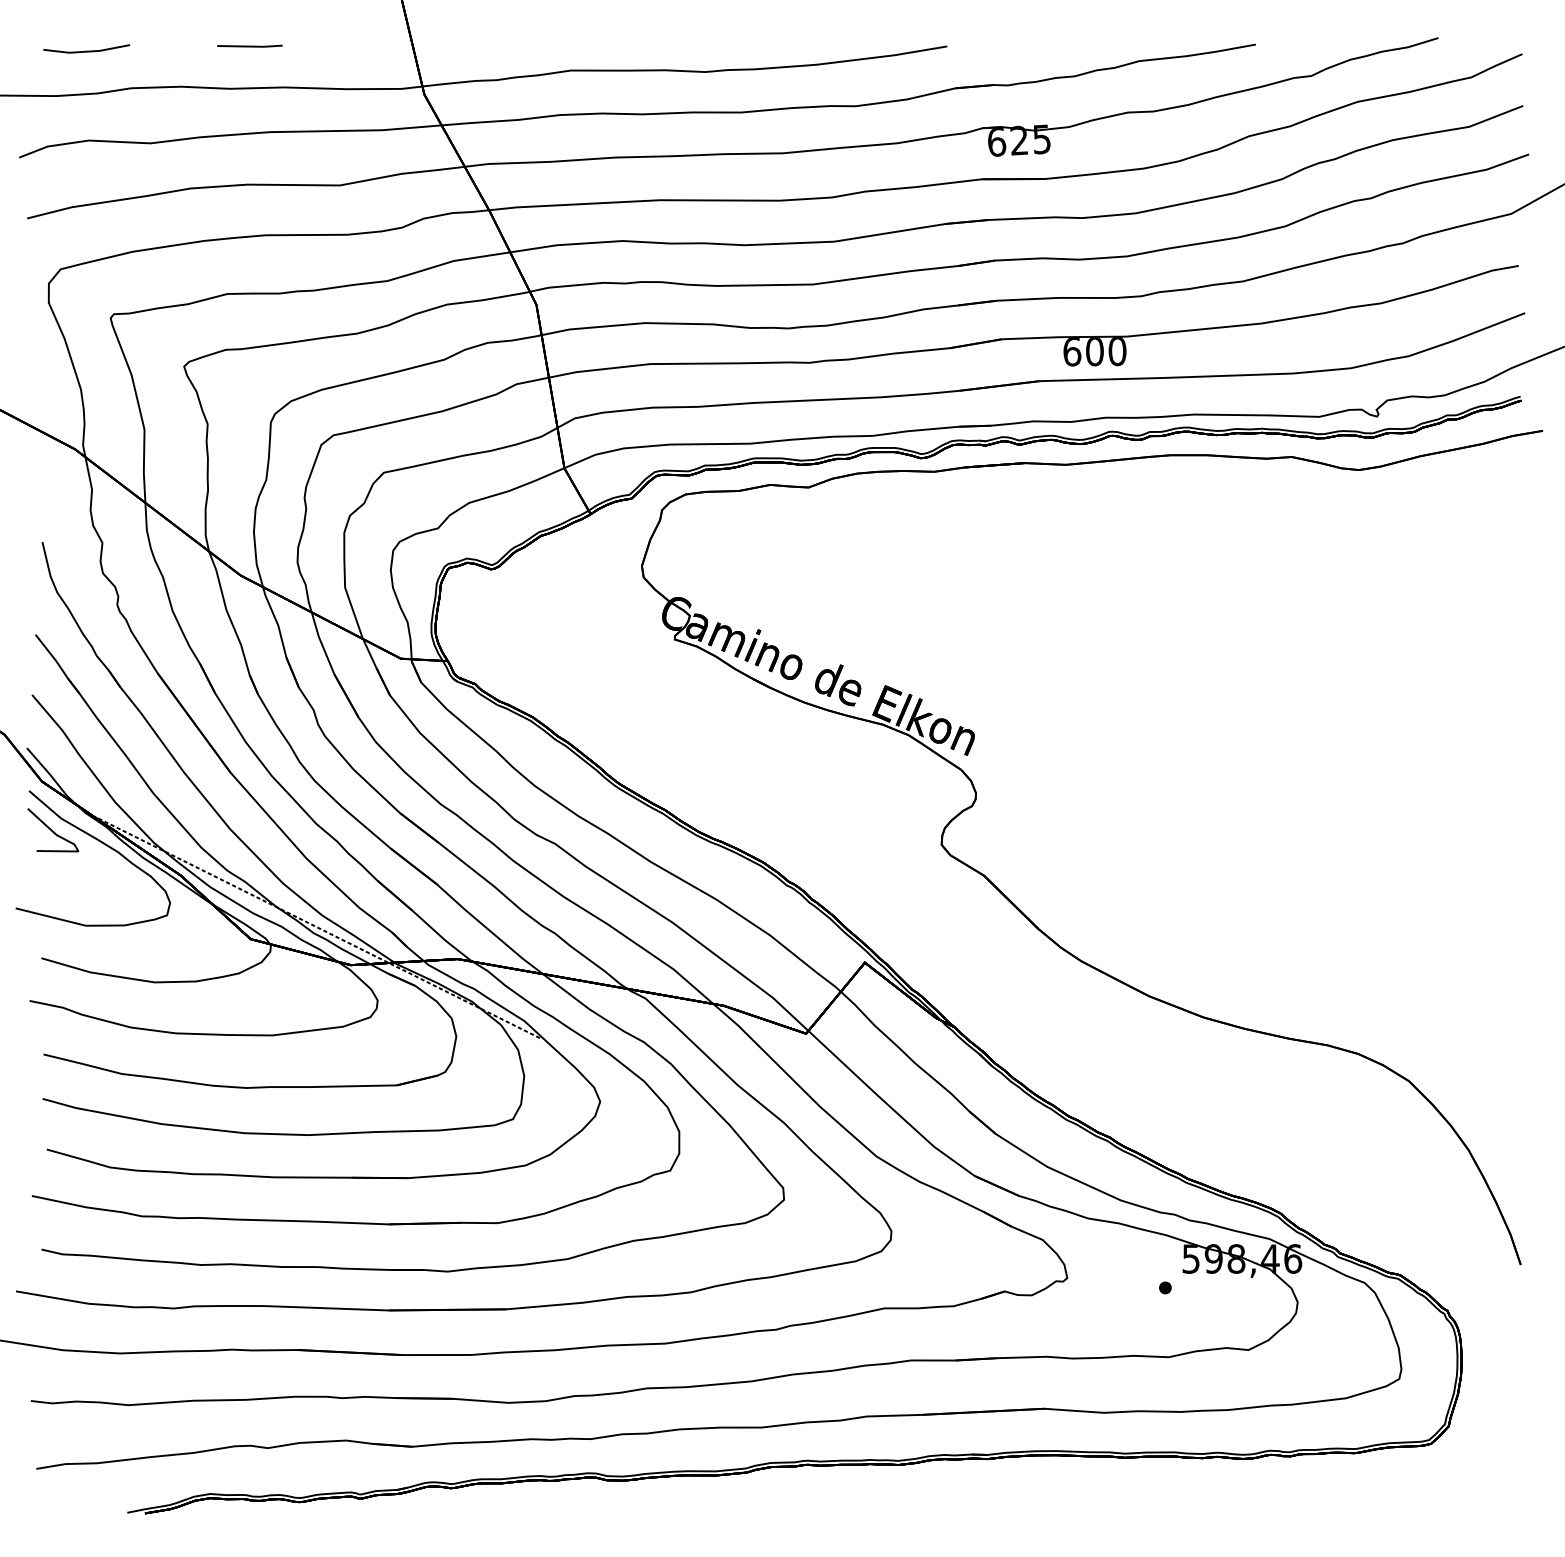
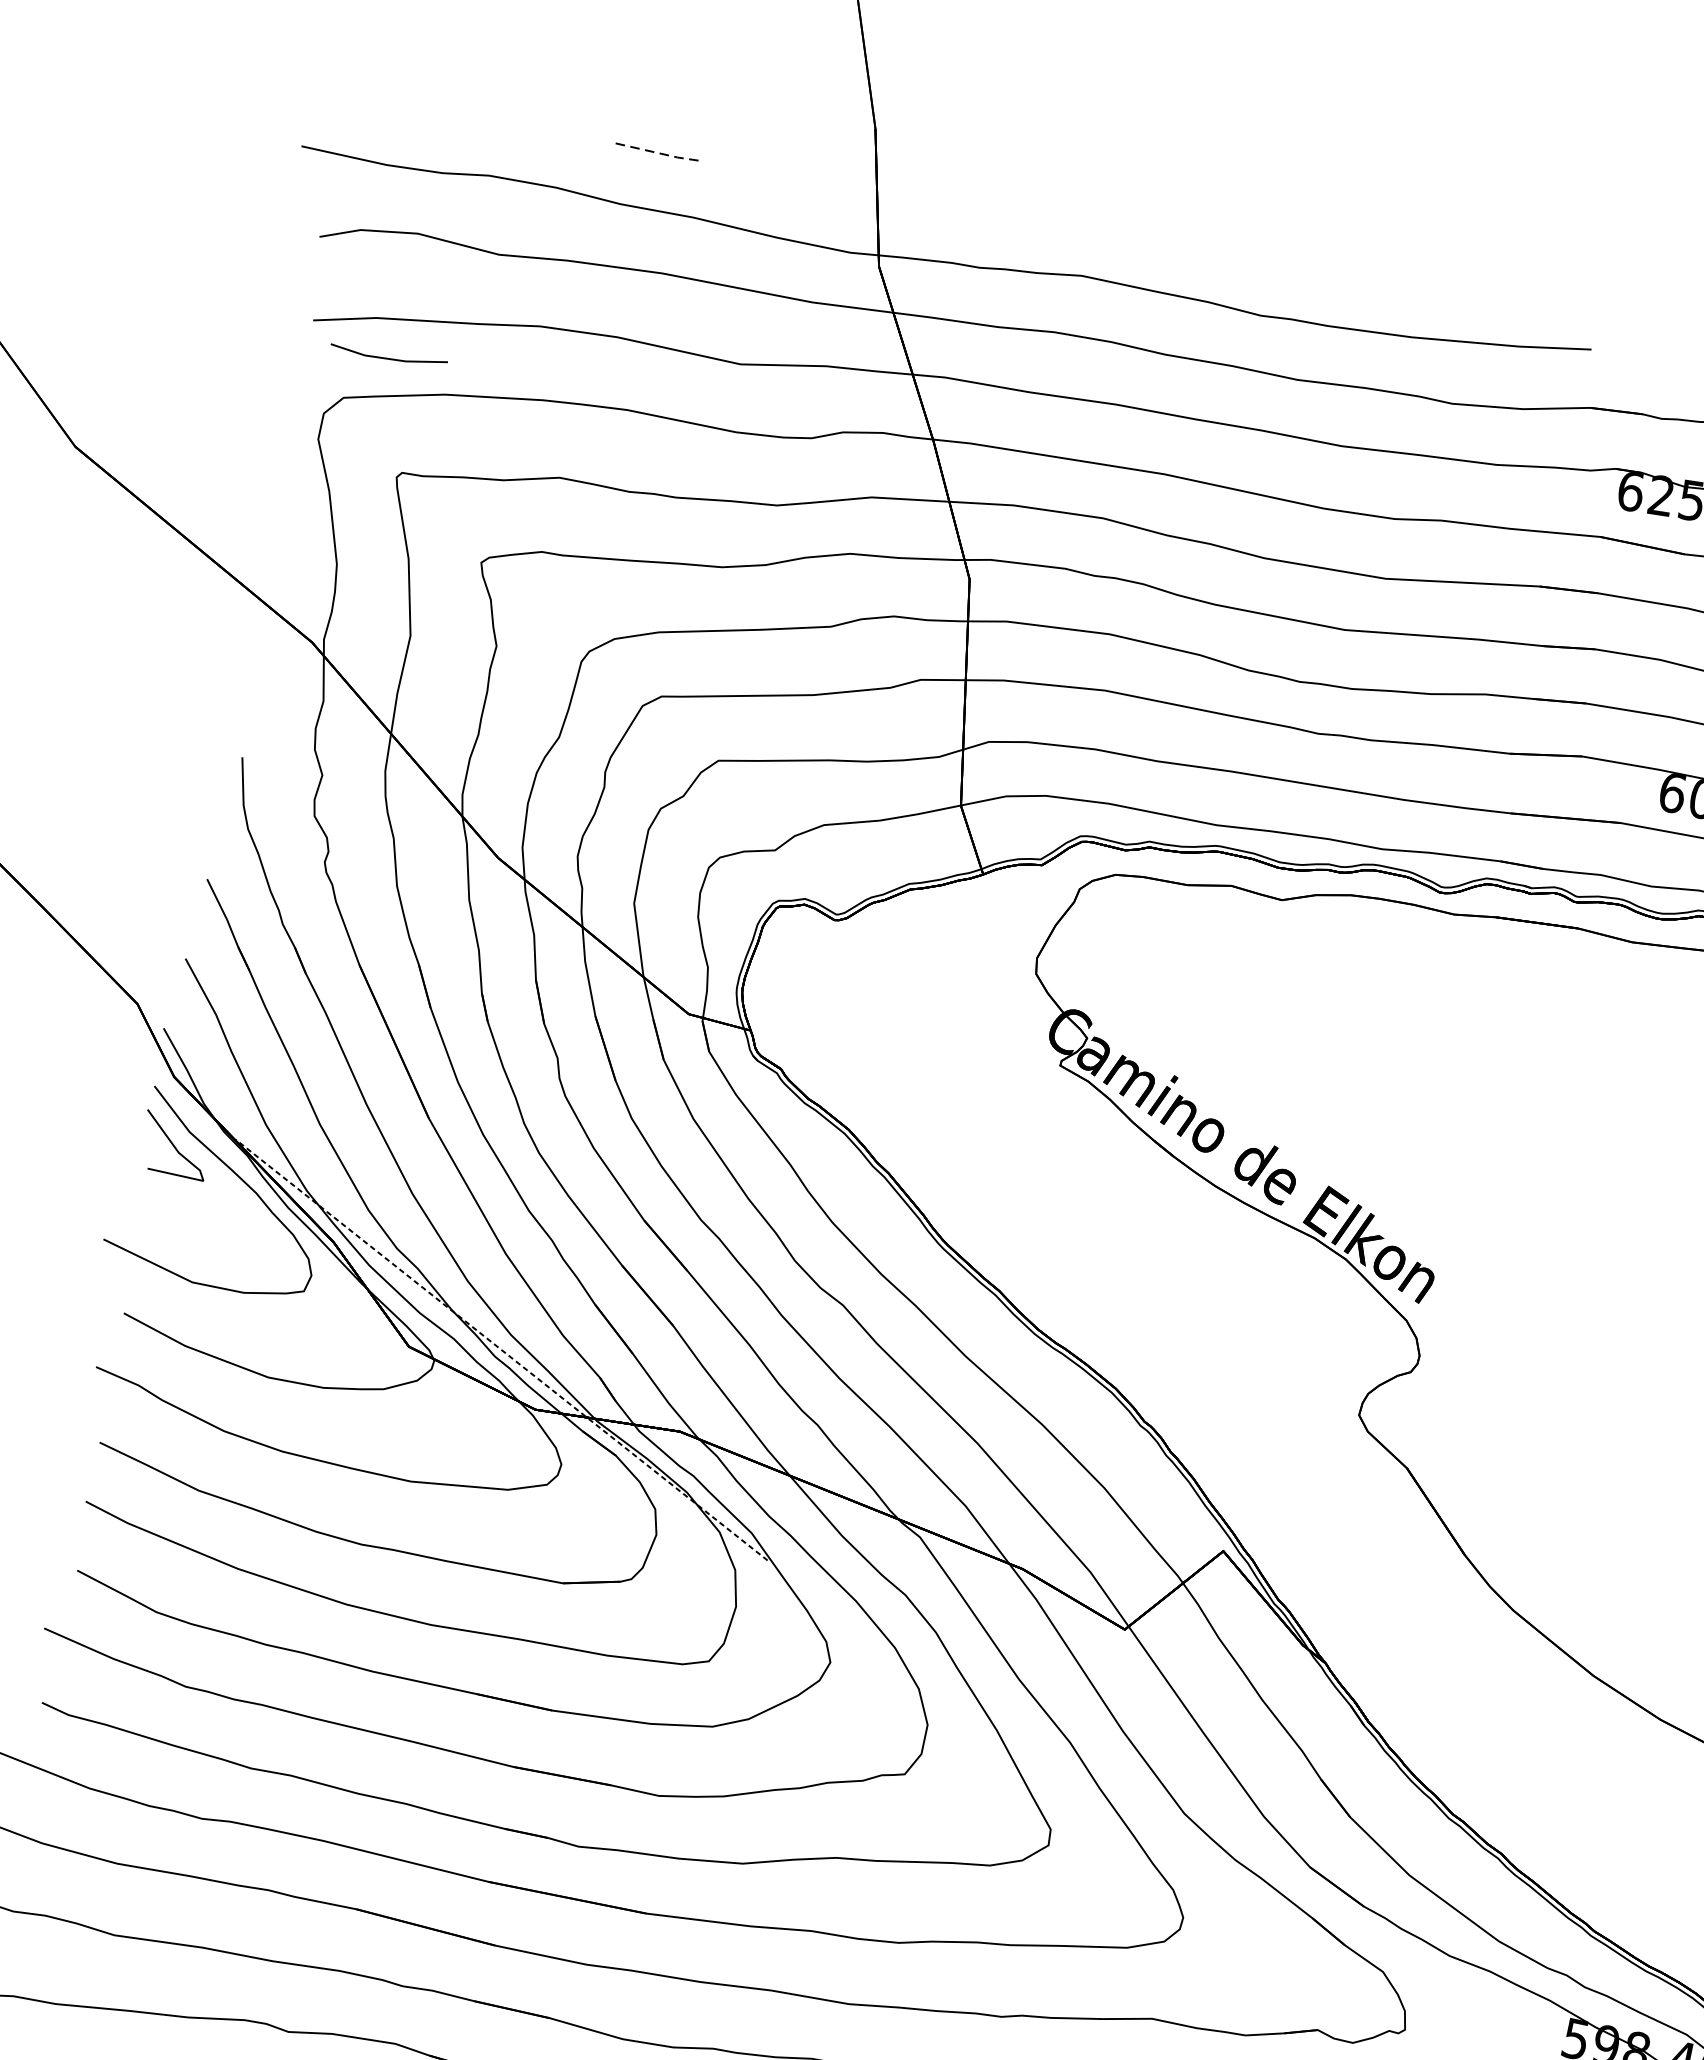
line: (250, 46) -> (660, 153), solid -> dashed
line: (86, 50) -> (388, 357), moved

